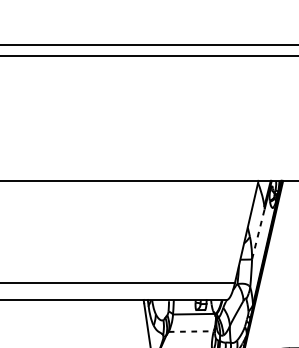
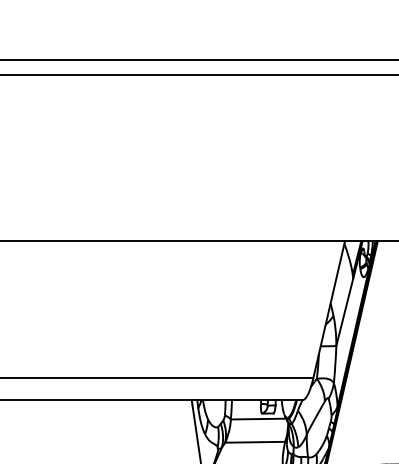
line: (258, 234) -> (344, 312), dashed -> solid
line: (191, 331) -> (255, 442), dashed -> solid

